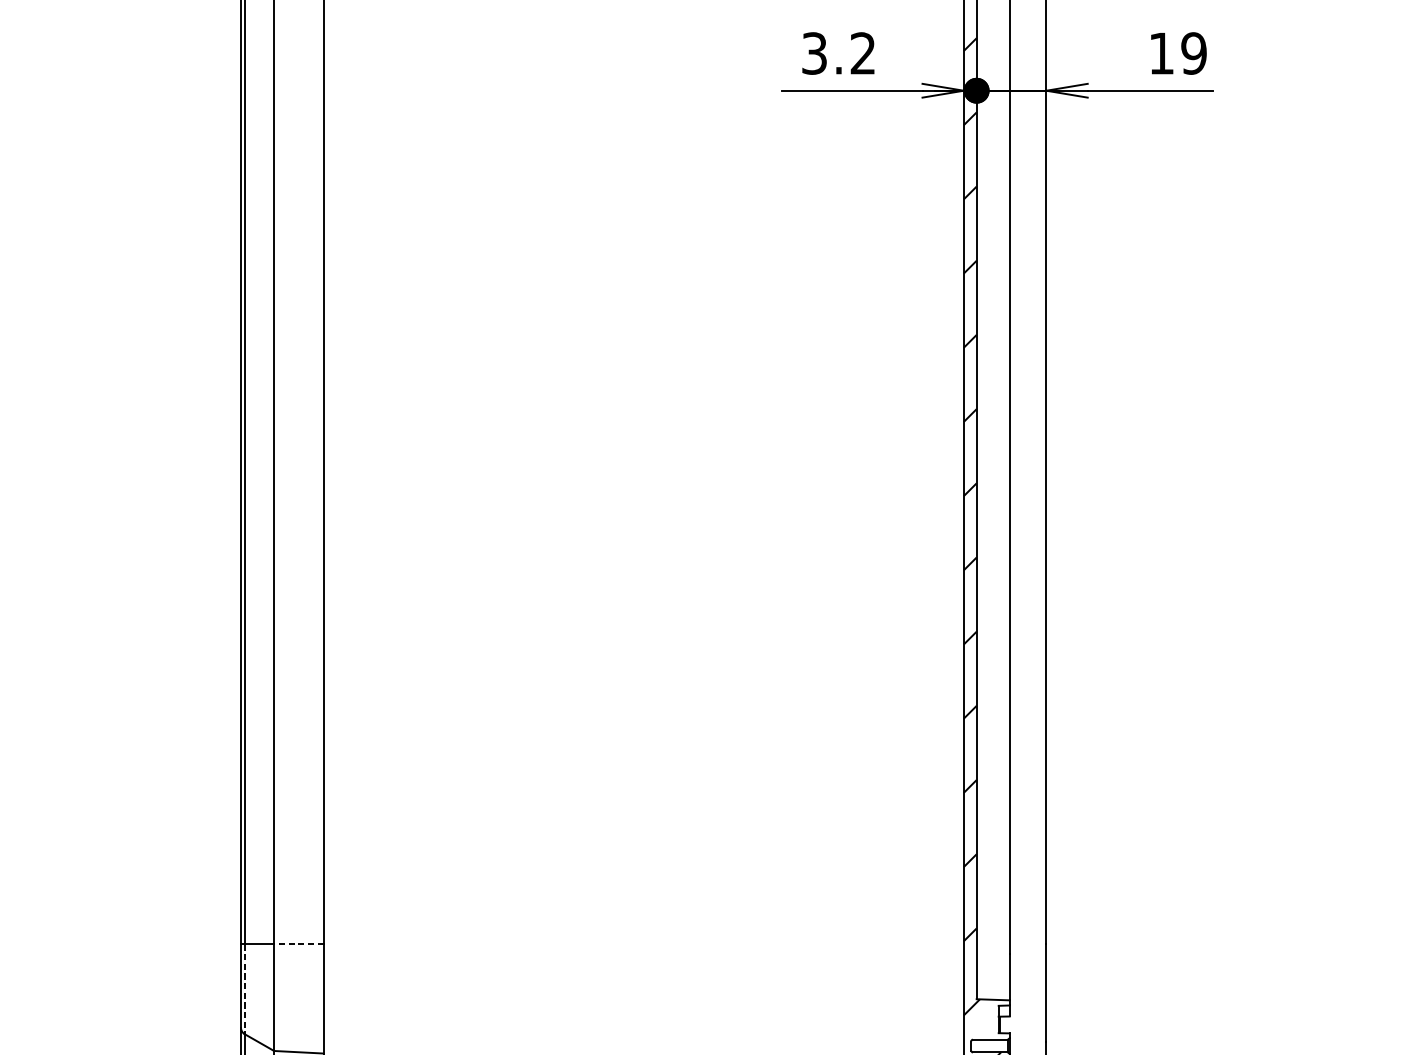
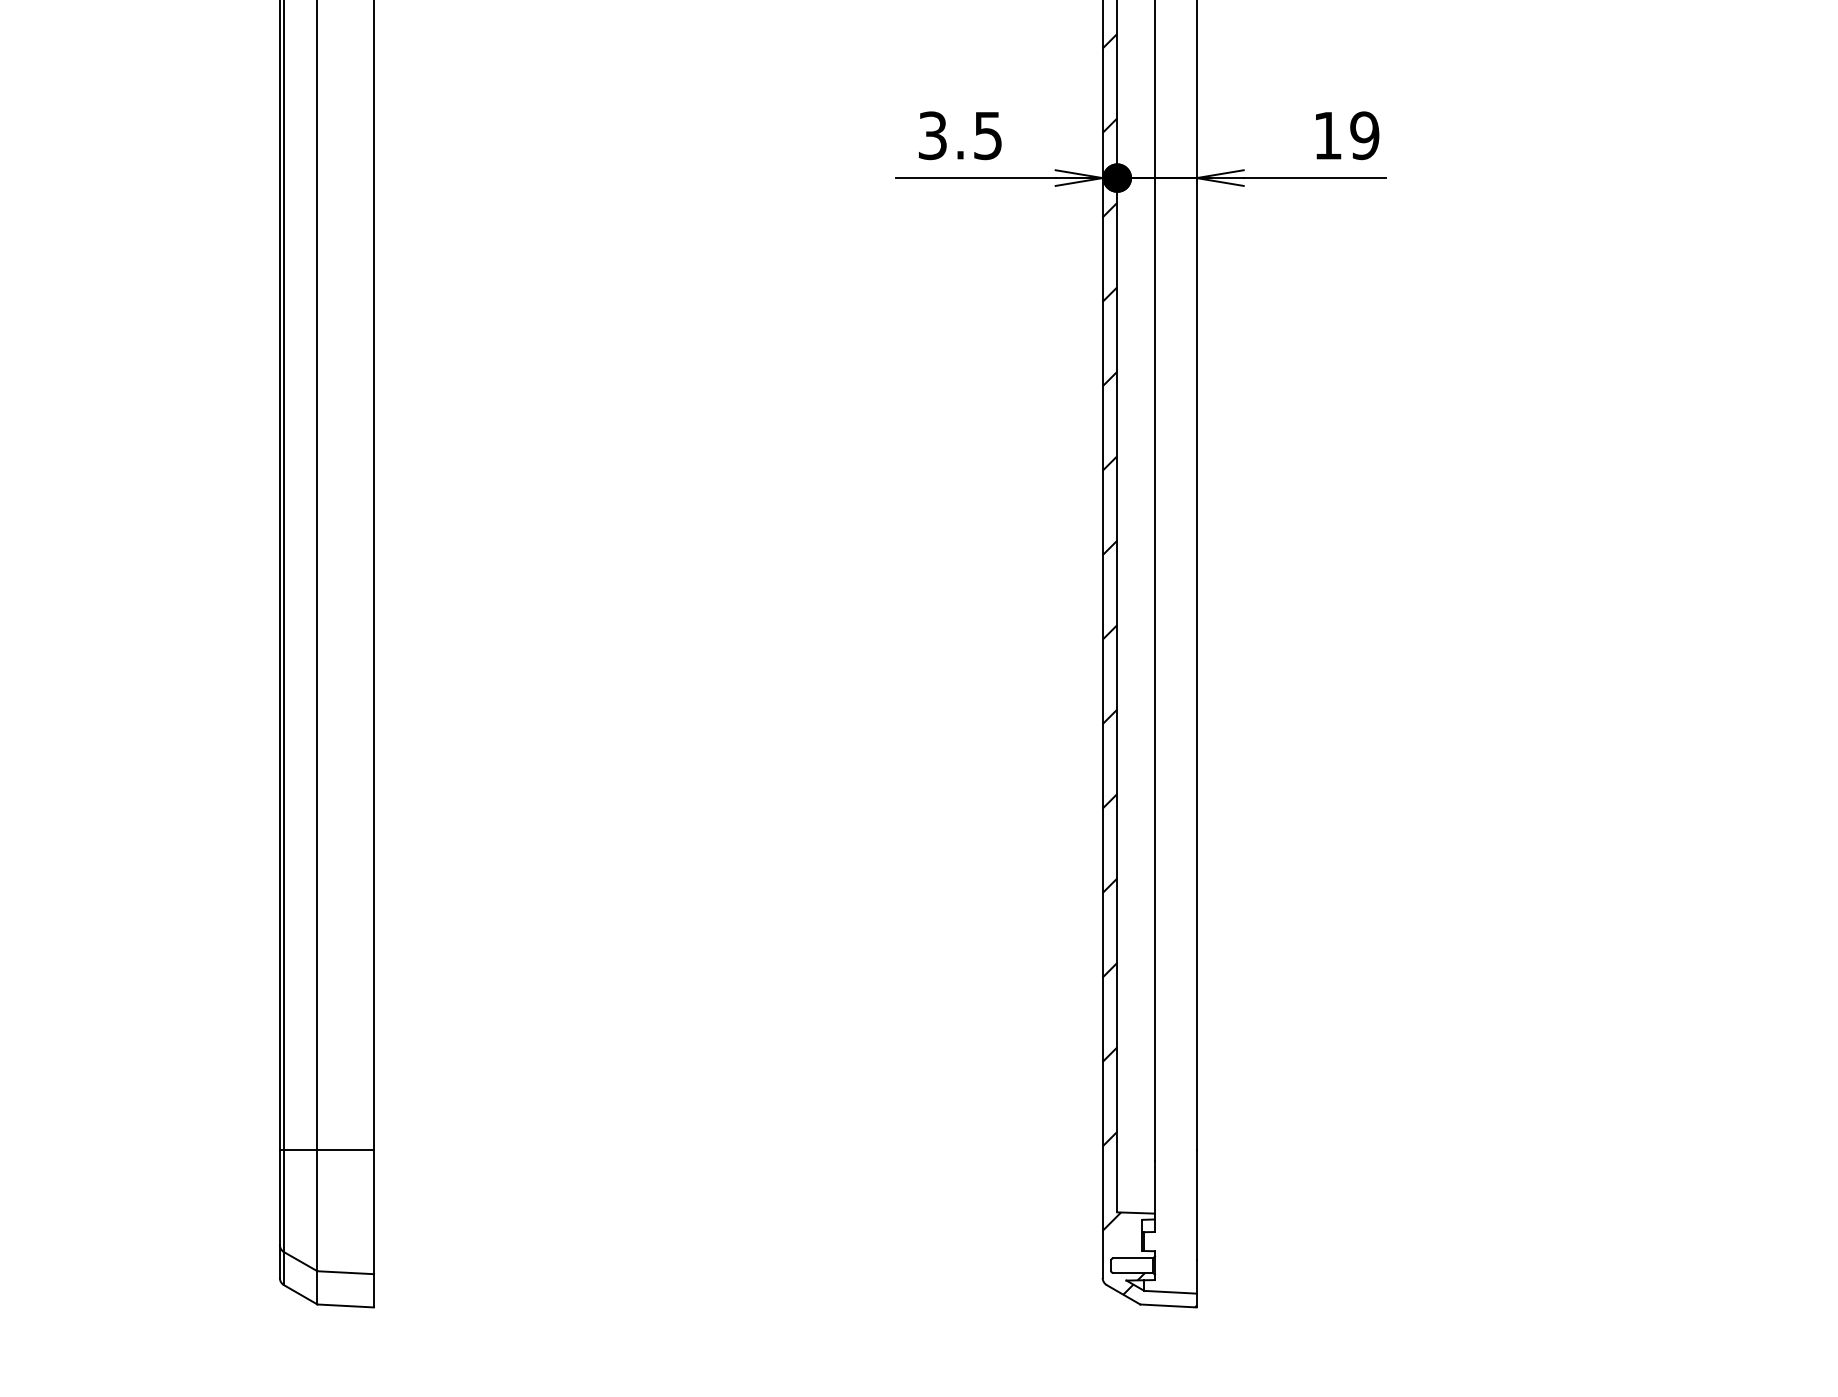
text: (862, 53) -> (987, 135), 3.2 -> 3.5
line: (298, 944) -> (345, 1149), dashed -> solid
line: (245, 989) -> (284, 1201), dashed -> solid

